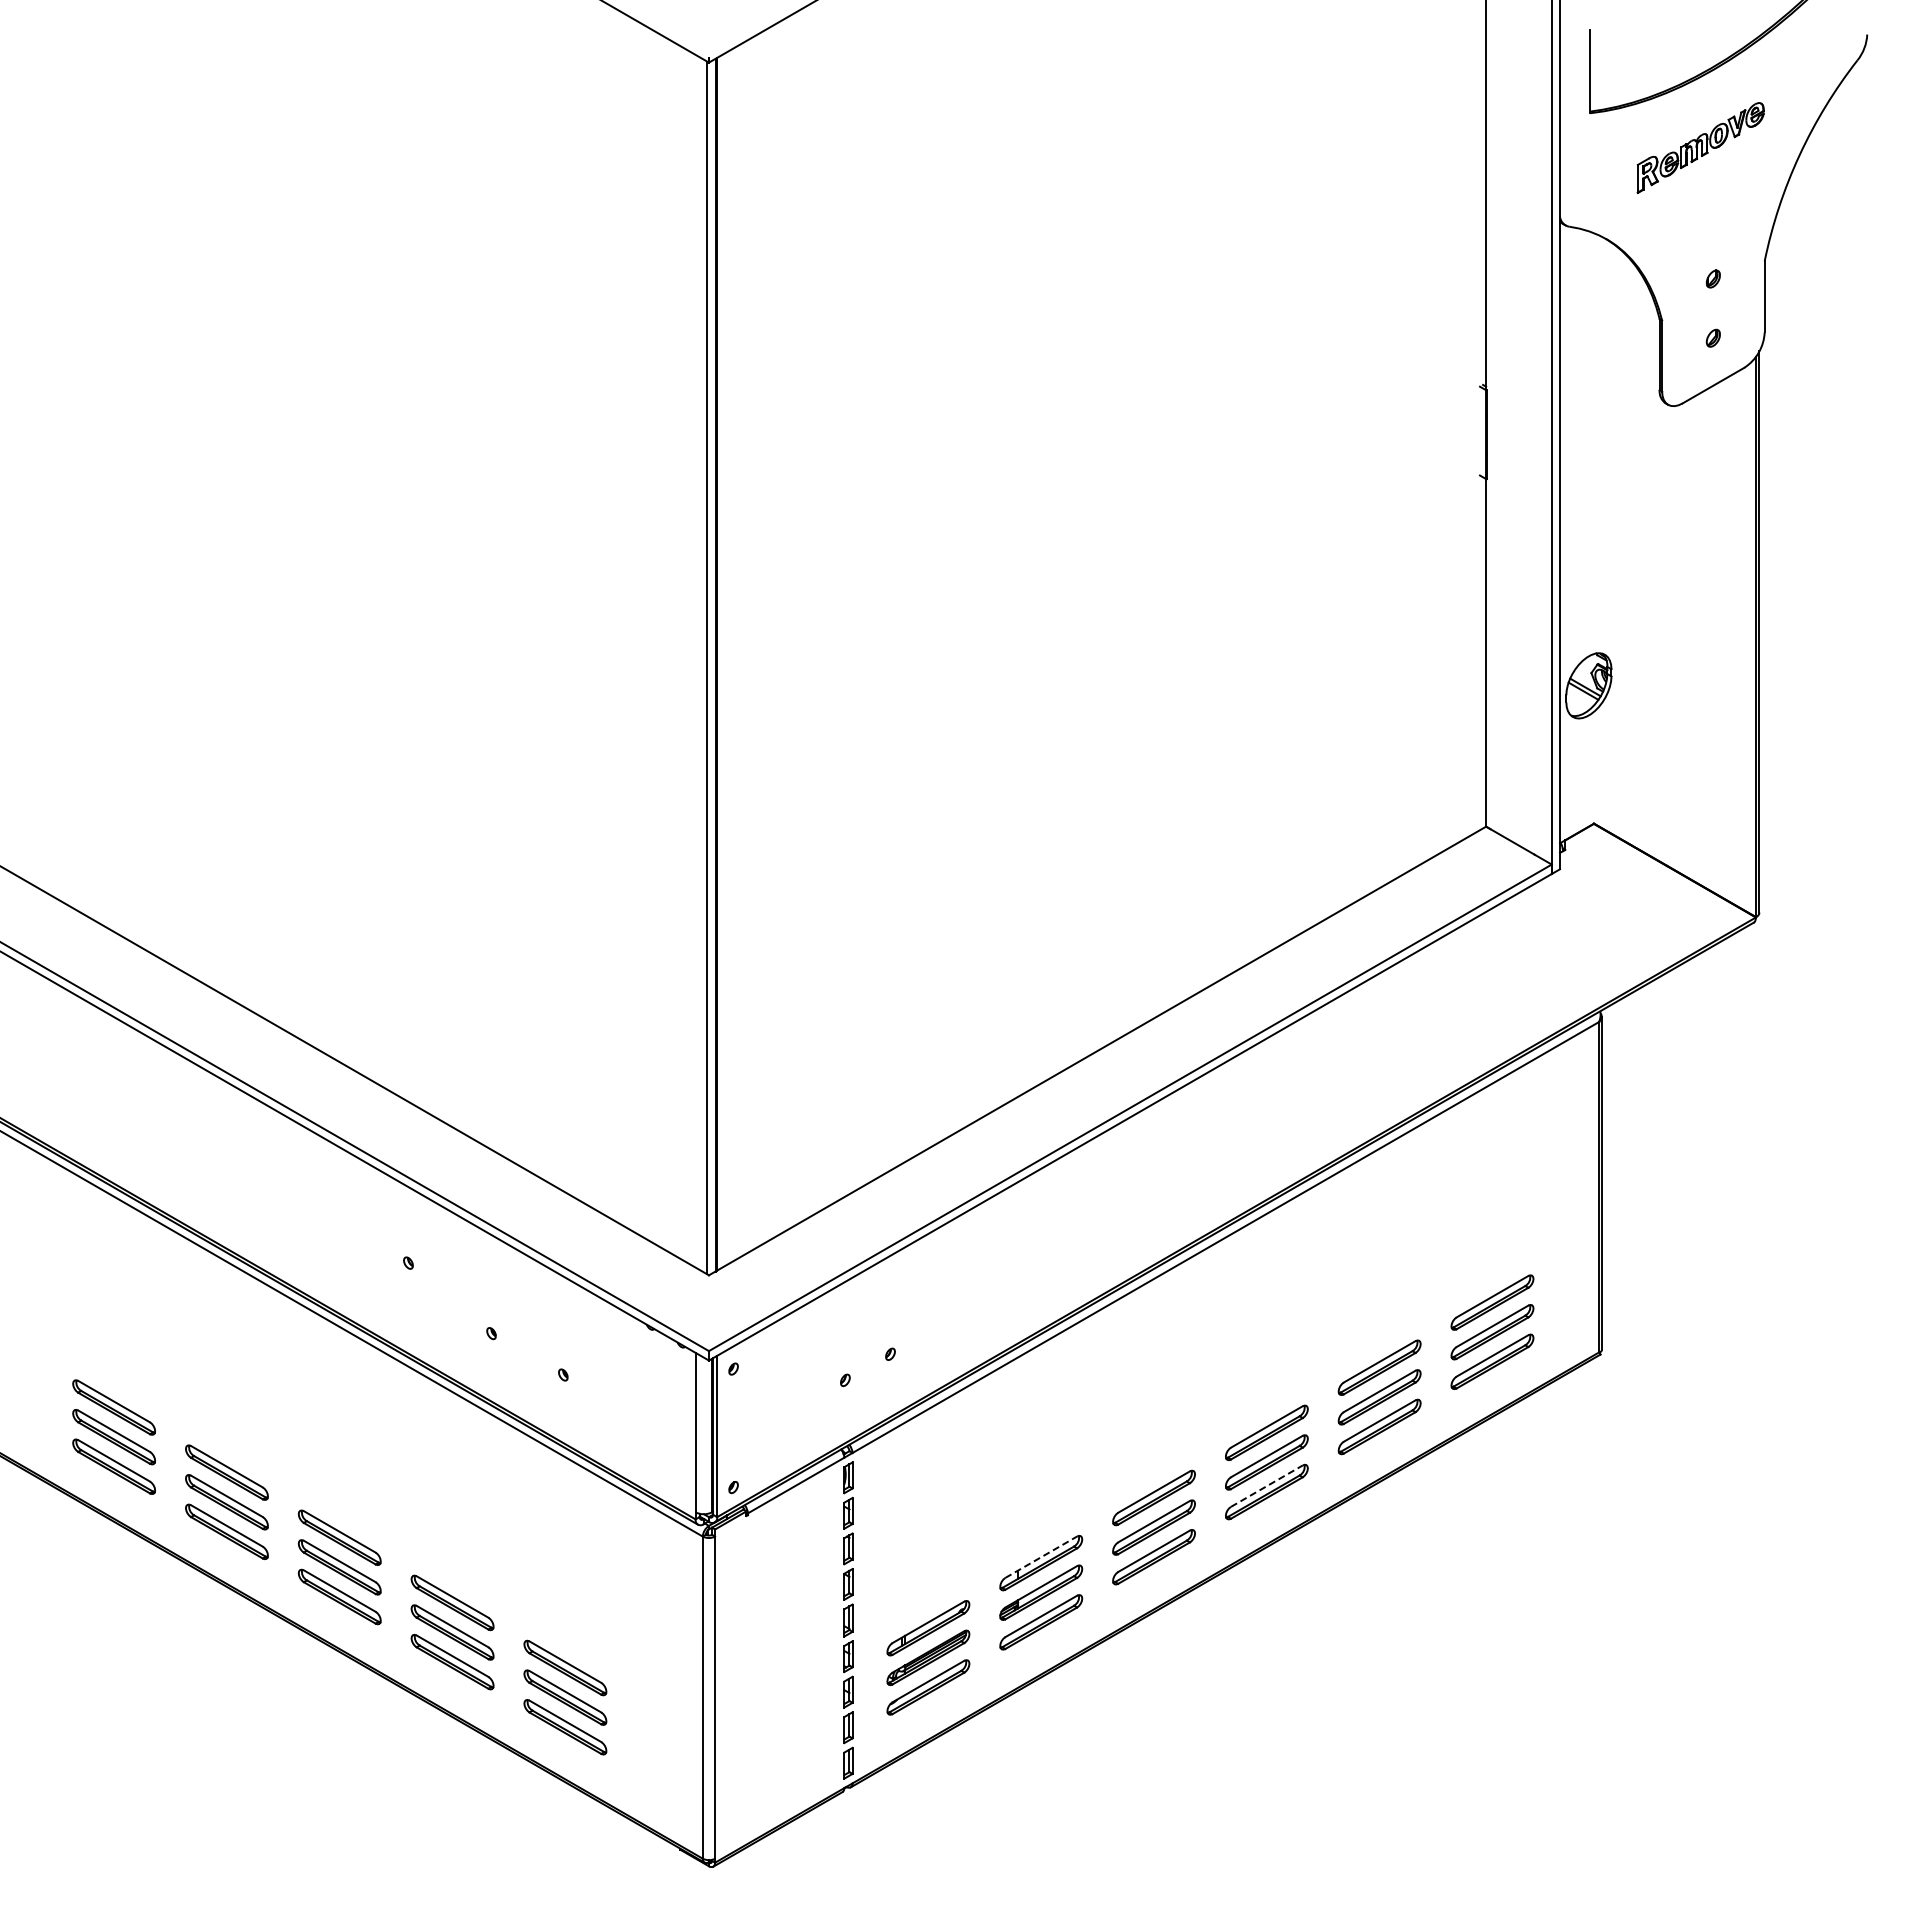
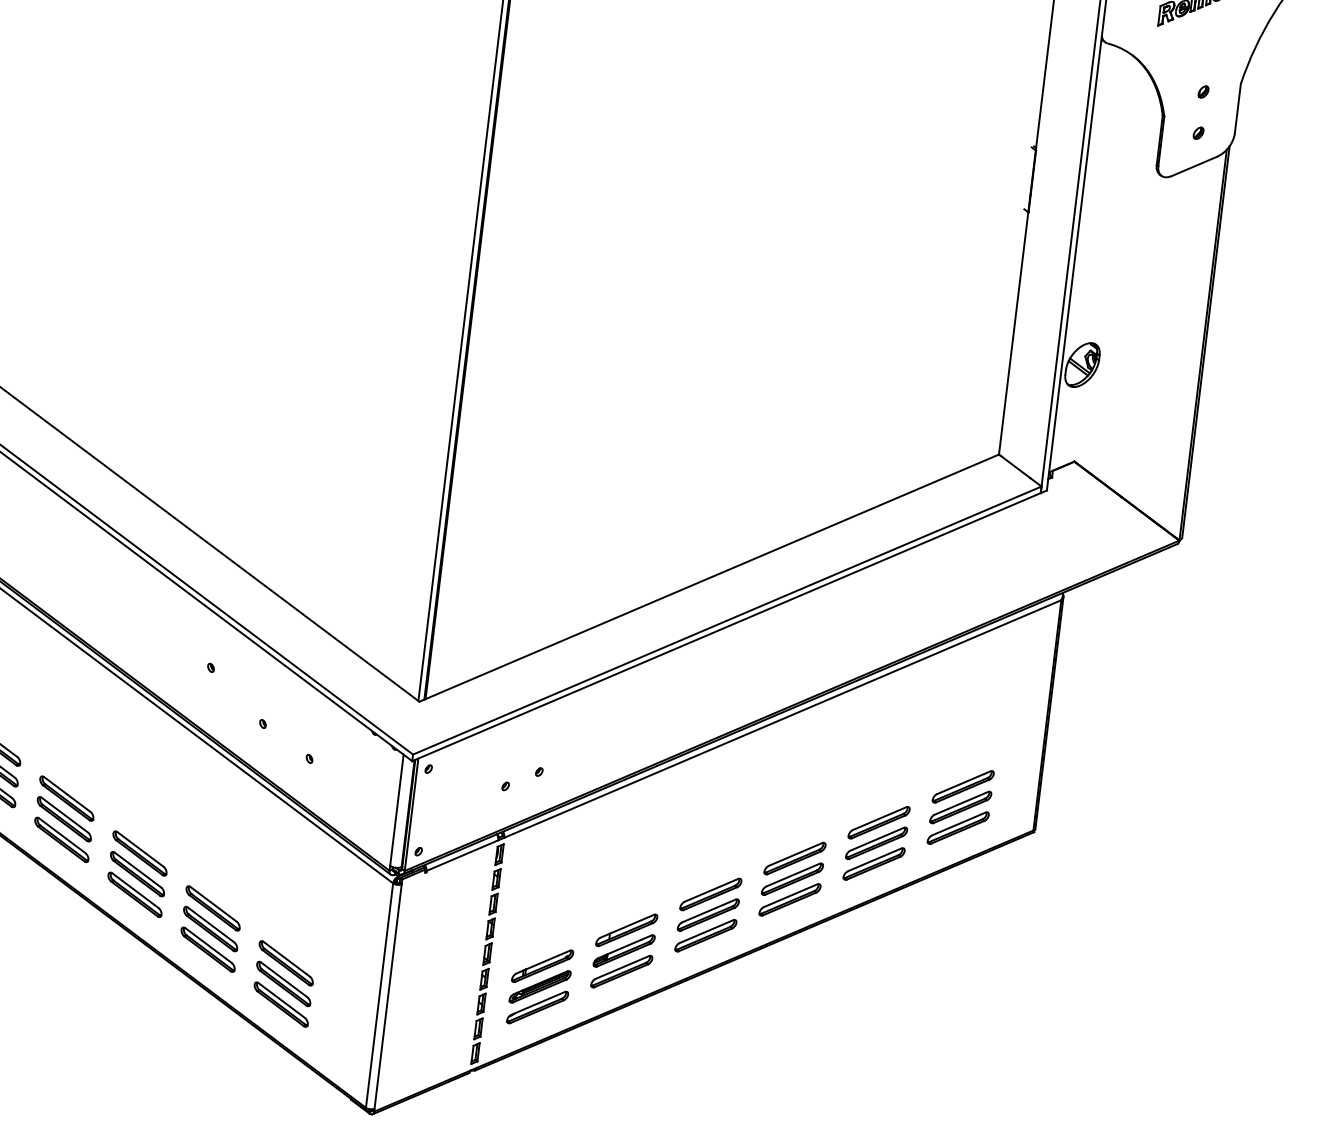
line: (1267, 1485) -> (791, 895), dashed -> solid
line: (1041, 1556) -> (627, 925), dashed -> solid

